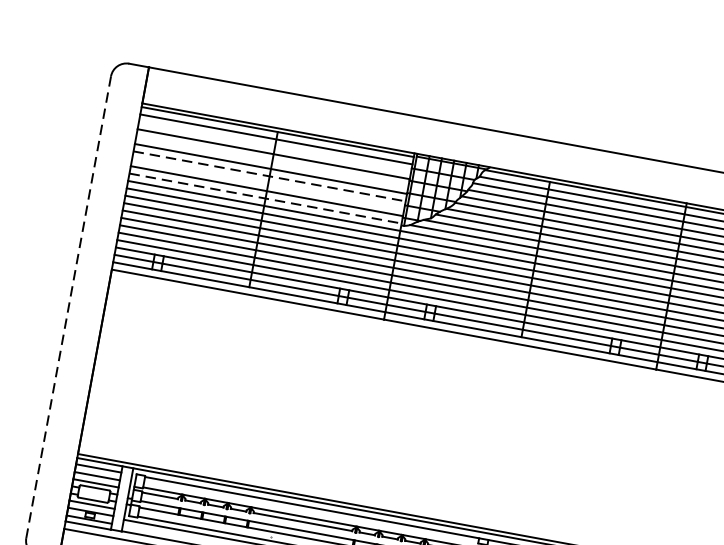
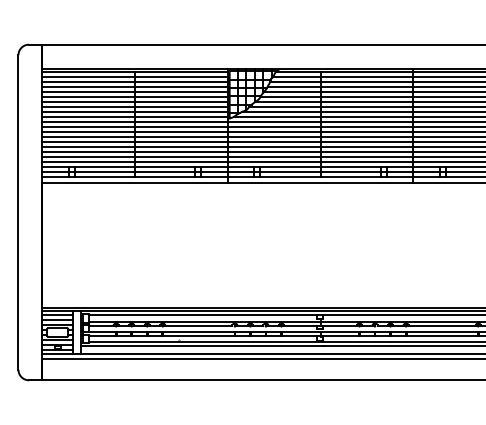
line: (274, 146) -> (134, 81), added
line: (271, 160) -> (134, 91), added
line: (270, 175) -> (135, 101), dashed -> solid
line: (267, 184) -> (134, 107), added
line: (266, 199) -> (135, 117), dashed -> solid
line: (68, 307) -> (18, 212), dashed -> solid

